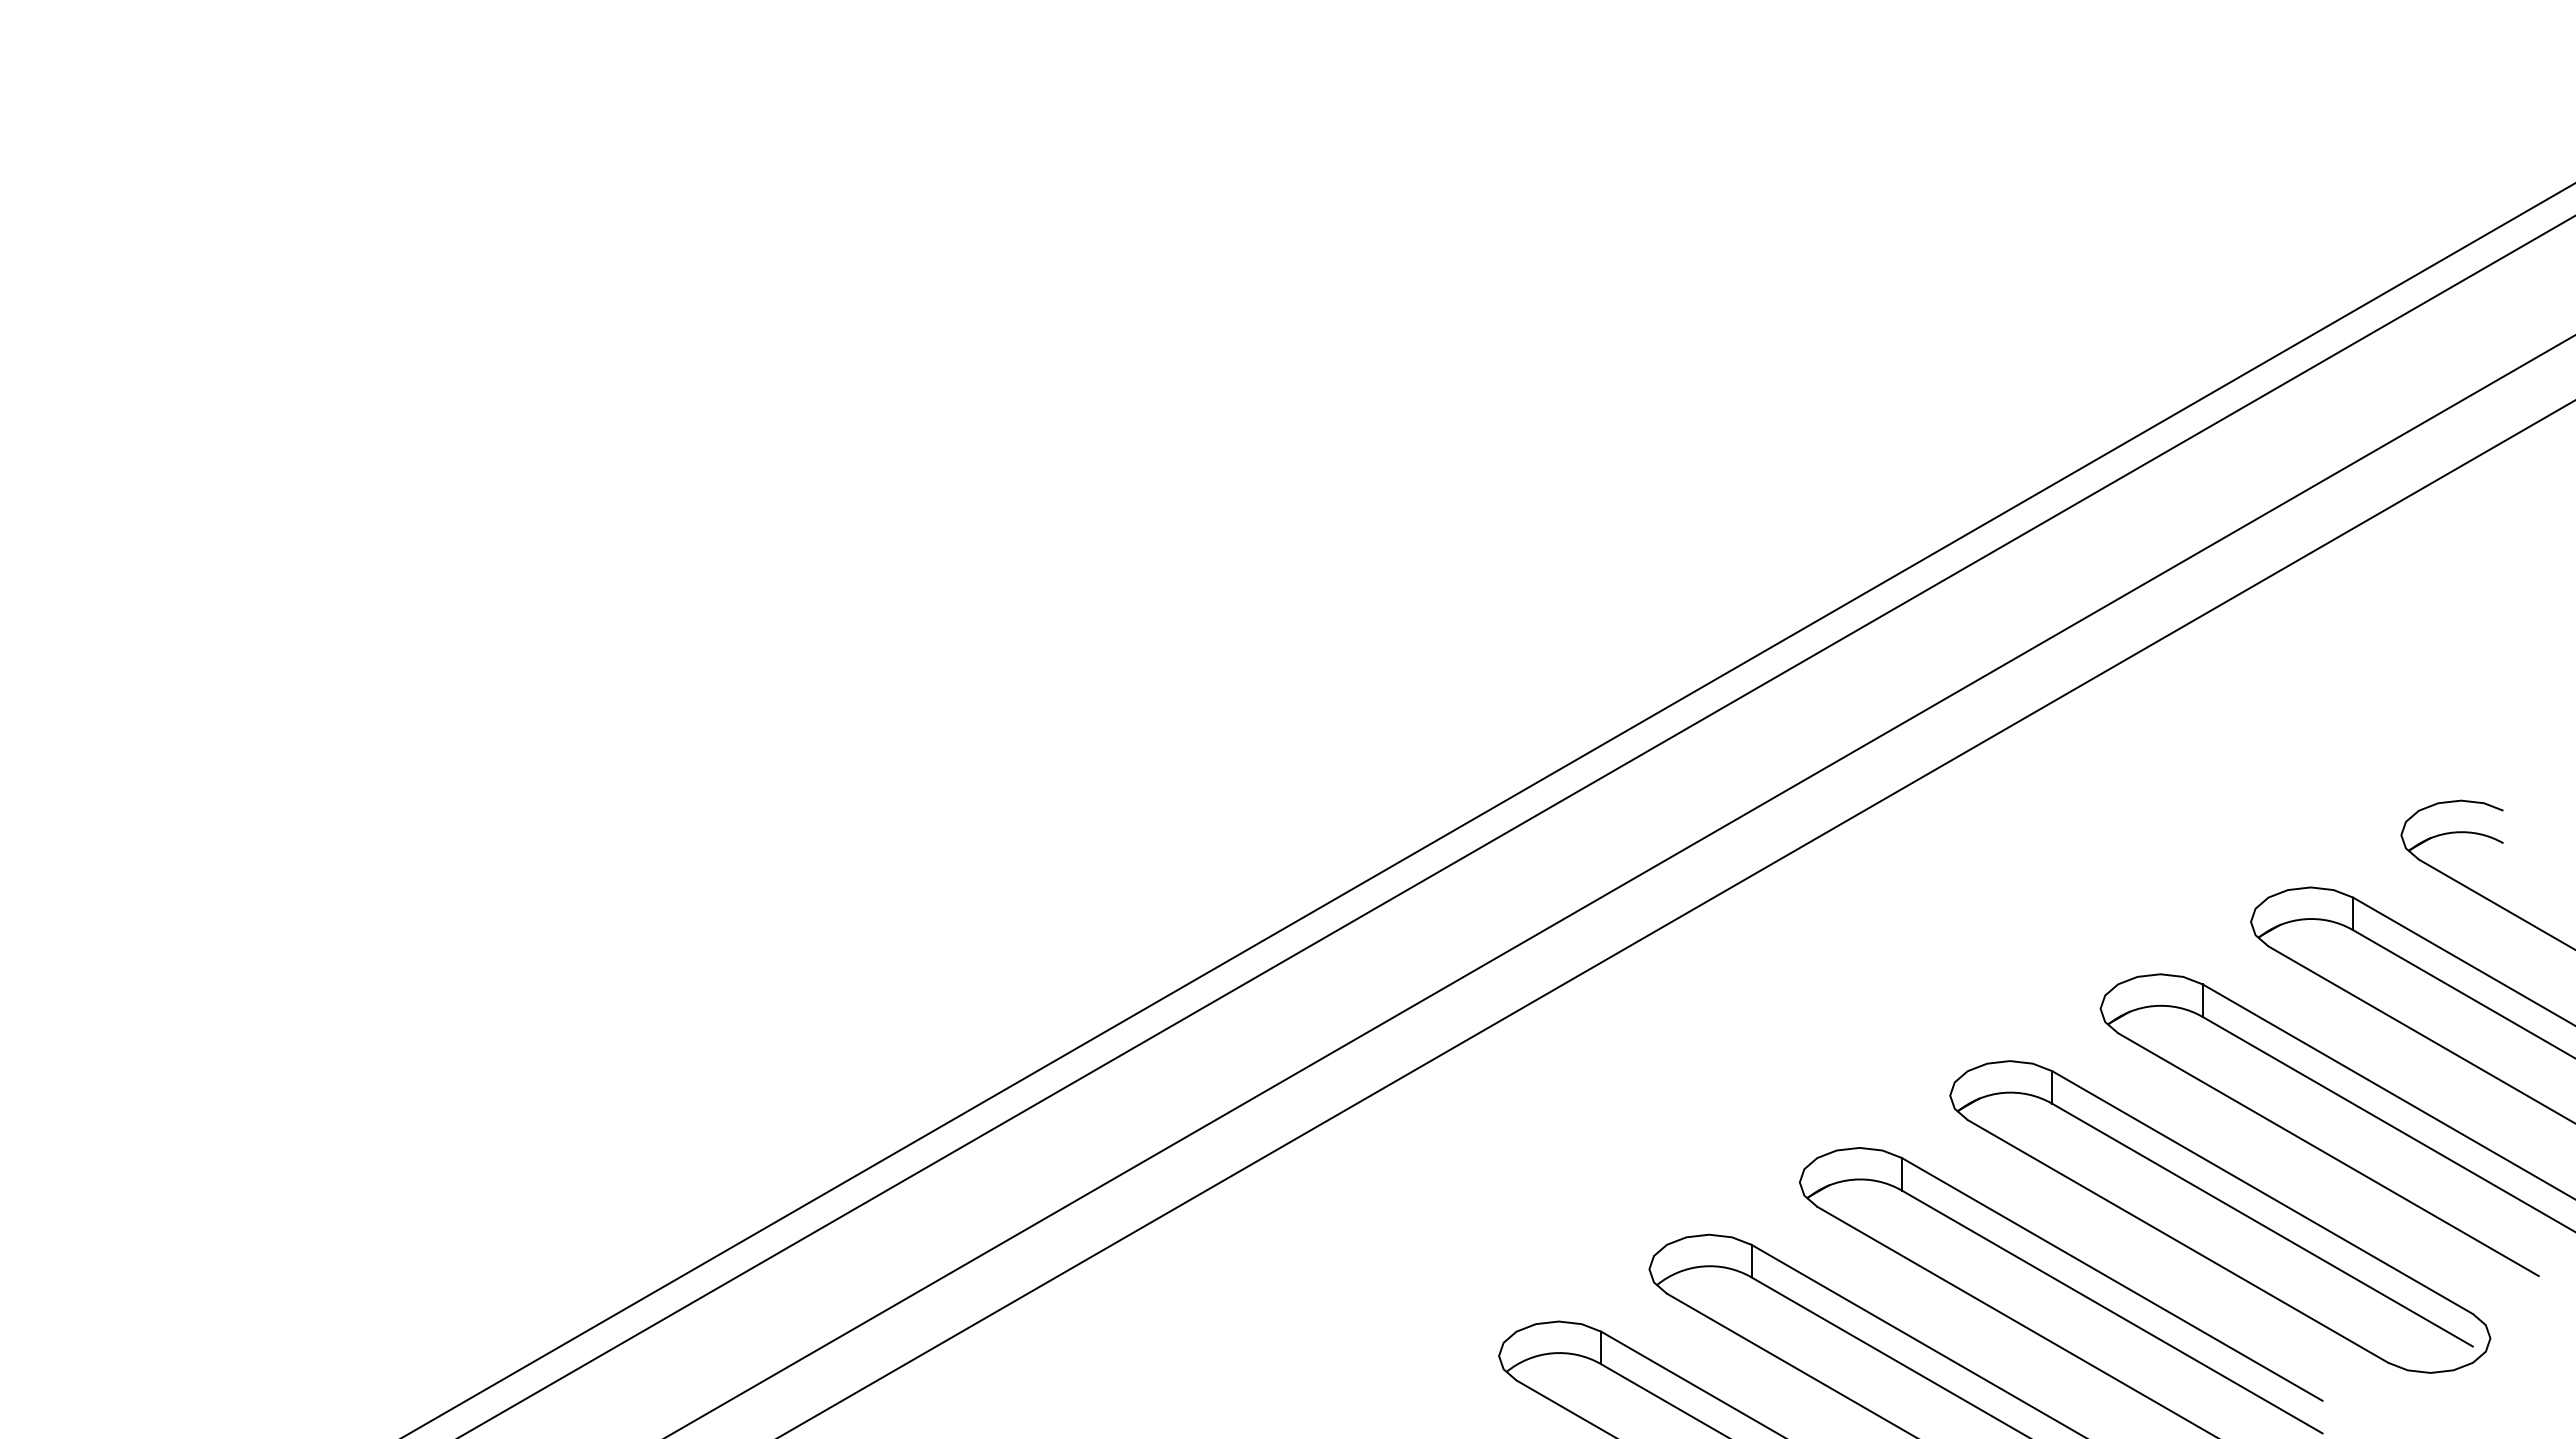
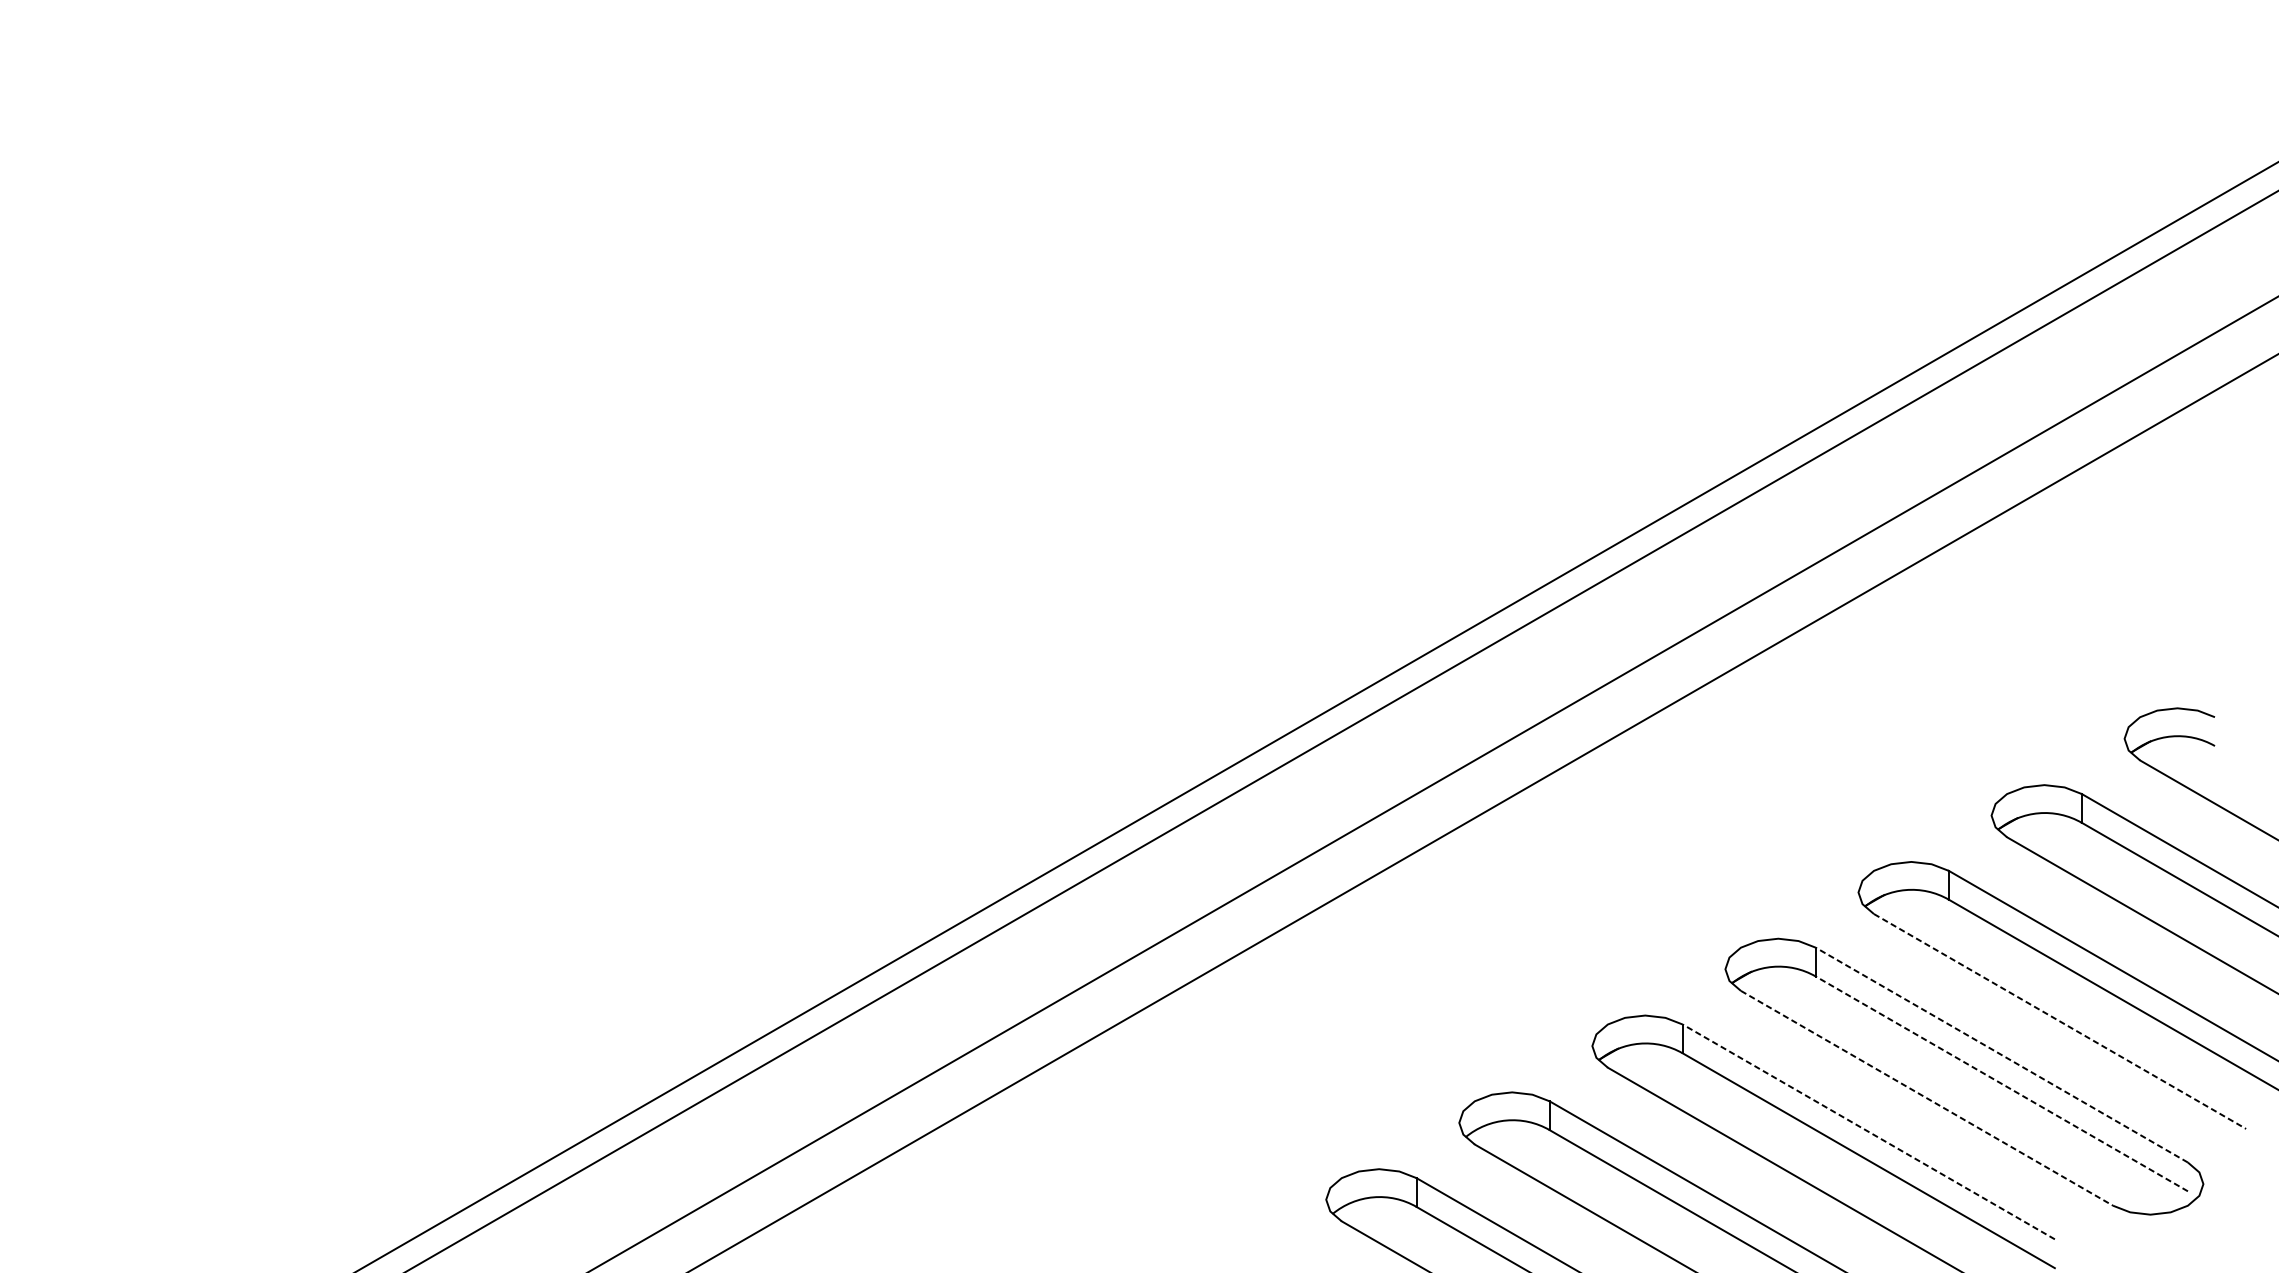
line: (2328, 1154) -> (2060, 1021), solid -> dashed
line: (2262, 1192) -> (2001, 1055), solid -> dashed
line: (2262, 1225) -> (2001, 1084), solid -> dashed
line: (2178, 1241) -> (1927, 1098), solid -> dashed
line: (2112, 1279) -> (1869, 1131), solid -> dashed

